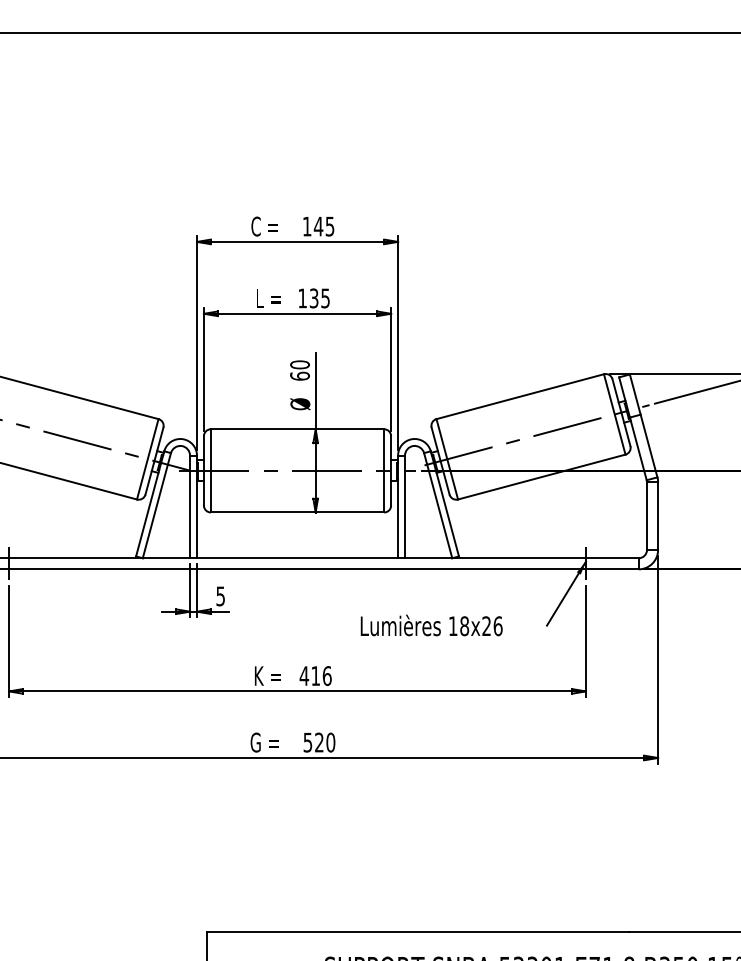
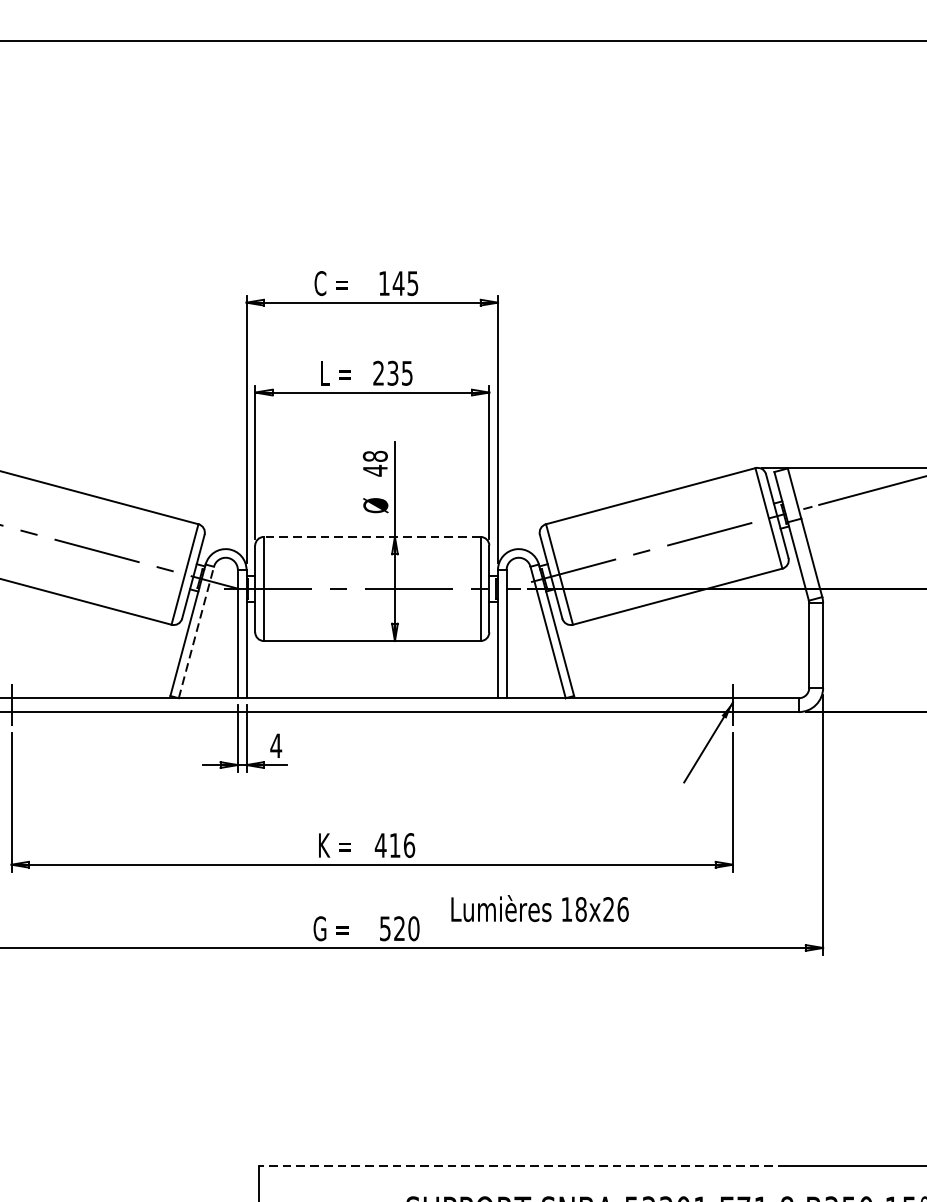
text: (302, 297) -> (378, 372), 135 -> 235
text: (299, 370) -> (374, 463), 60 -> 48
line: (297, 429) -> (372, 537), solid -> dashed
line: (157, 505) -> (197, 632), solid -> dashed
text: (220, 596) -> (275, 746), 5 -> 4
text: (431, 625) -> (539, 908), moved
line: (417, 932) -> (522, 1166), solid -> dashed

